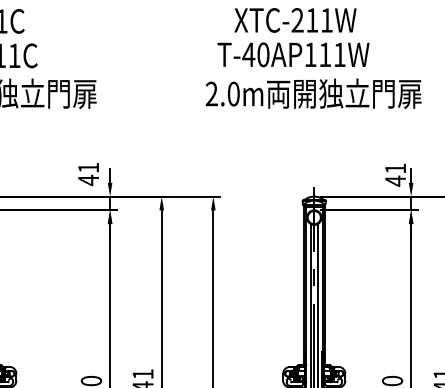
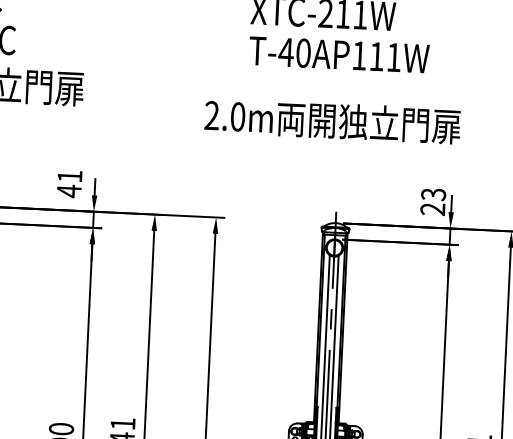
text: (293, 54) -> (339, 54), moved
text: (313, 93) -> (332, 120), moved
text: (395, 174) -> (433, 201), 41 -> 23

